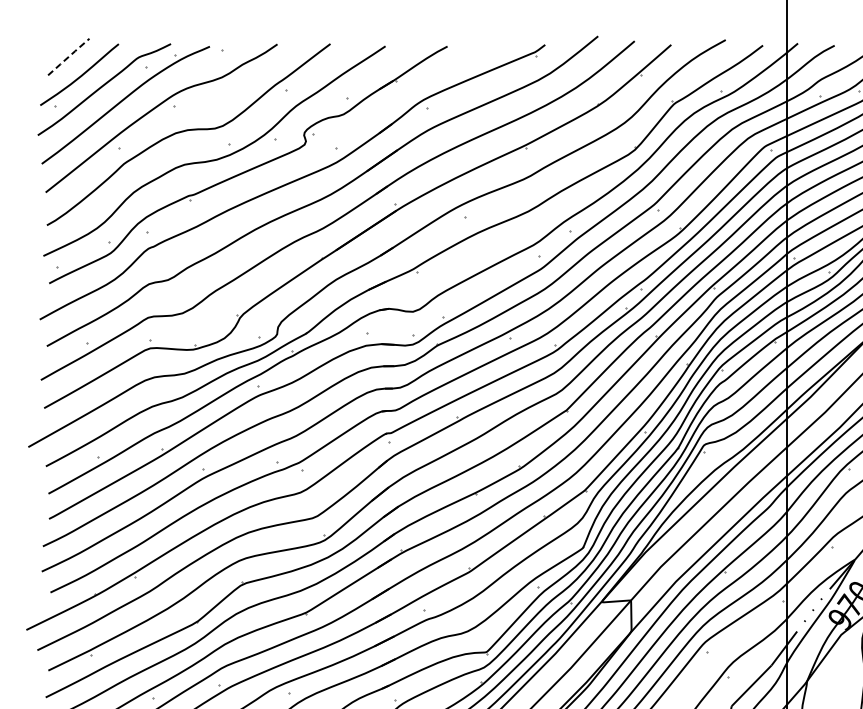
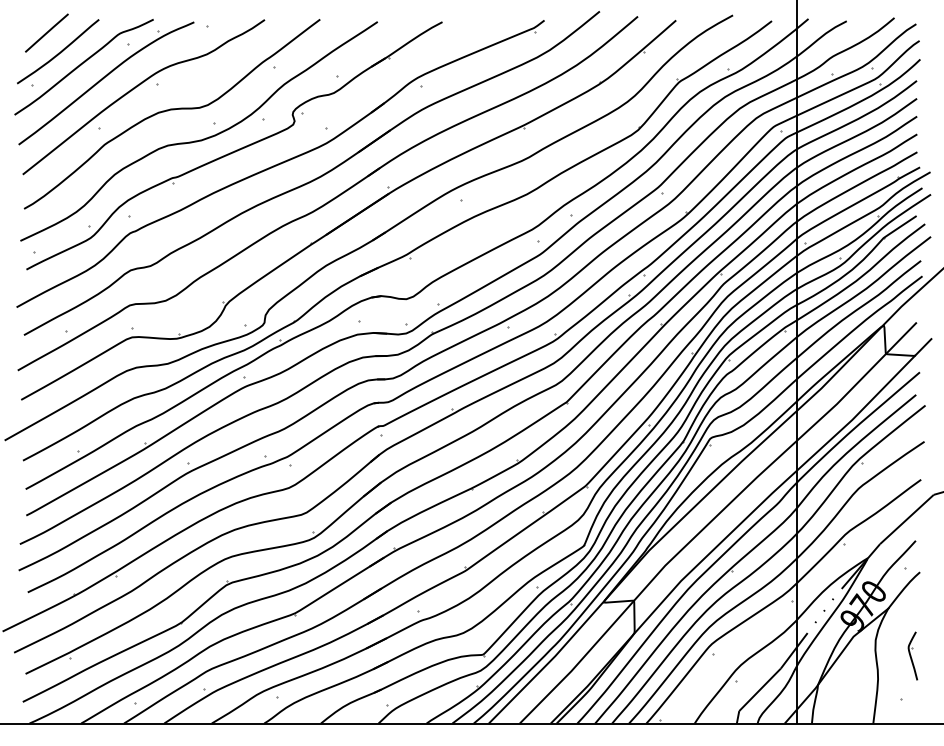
line: (68, 56) -> (46, 32), dashed -> solid

